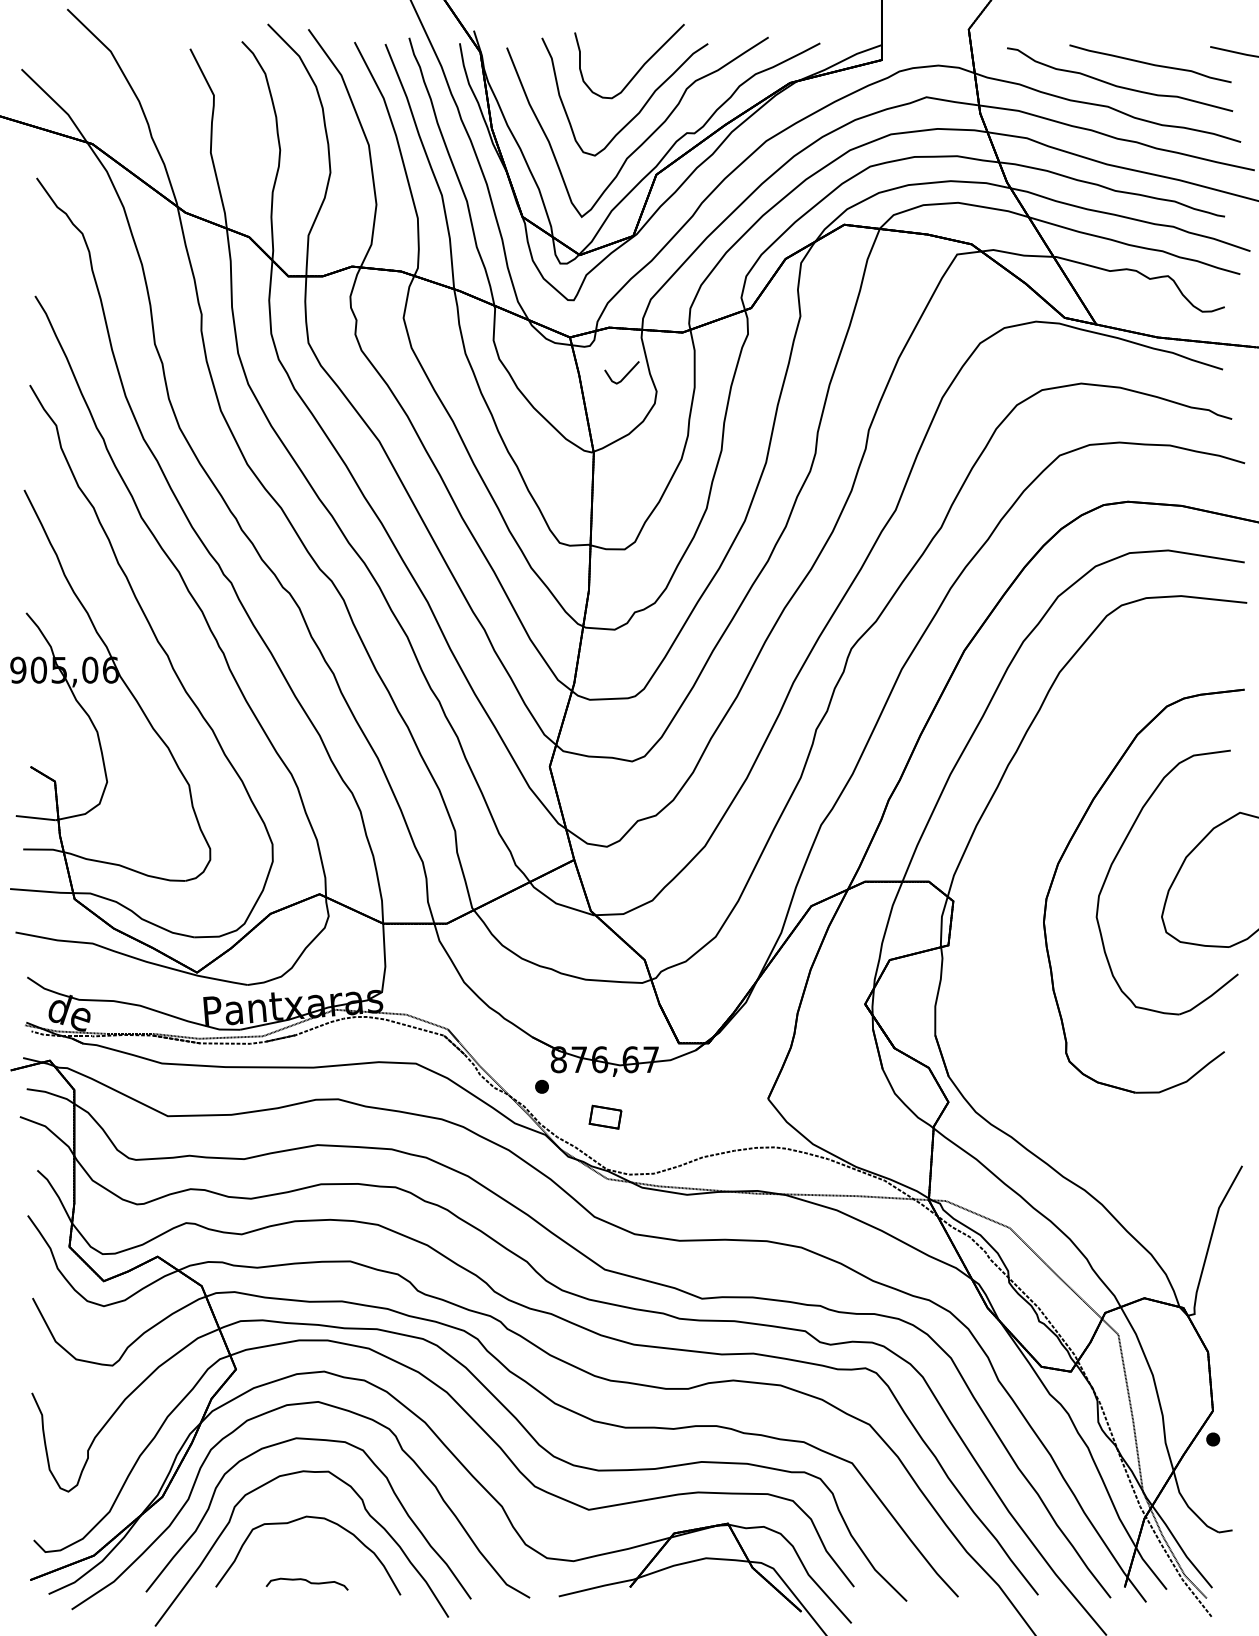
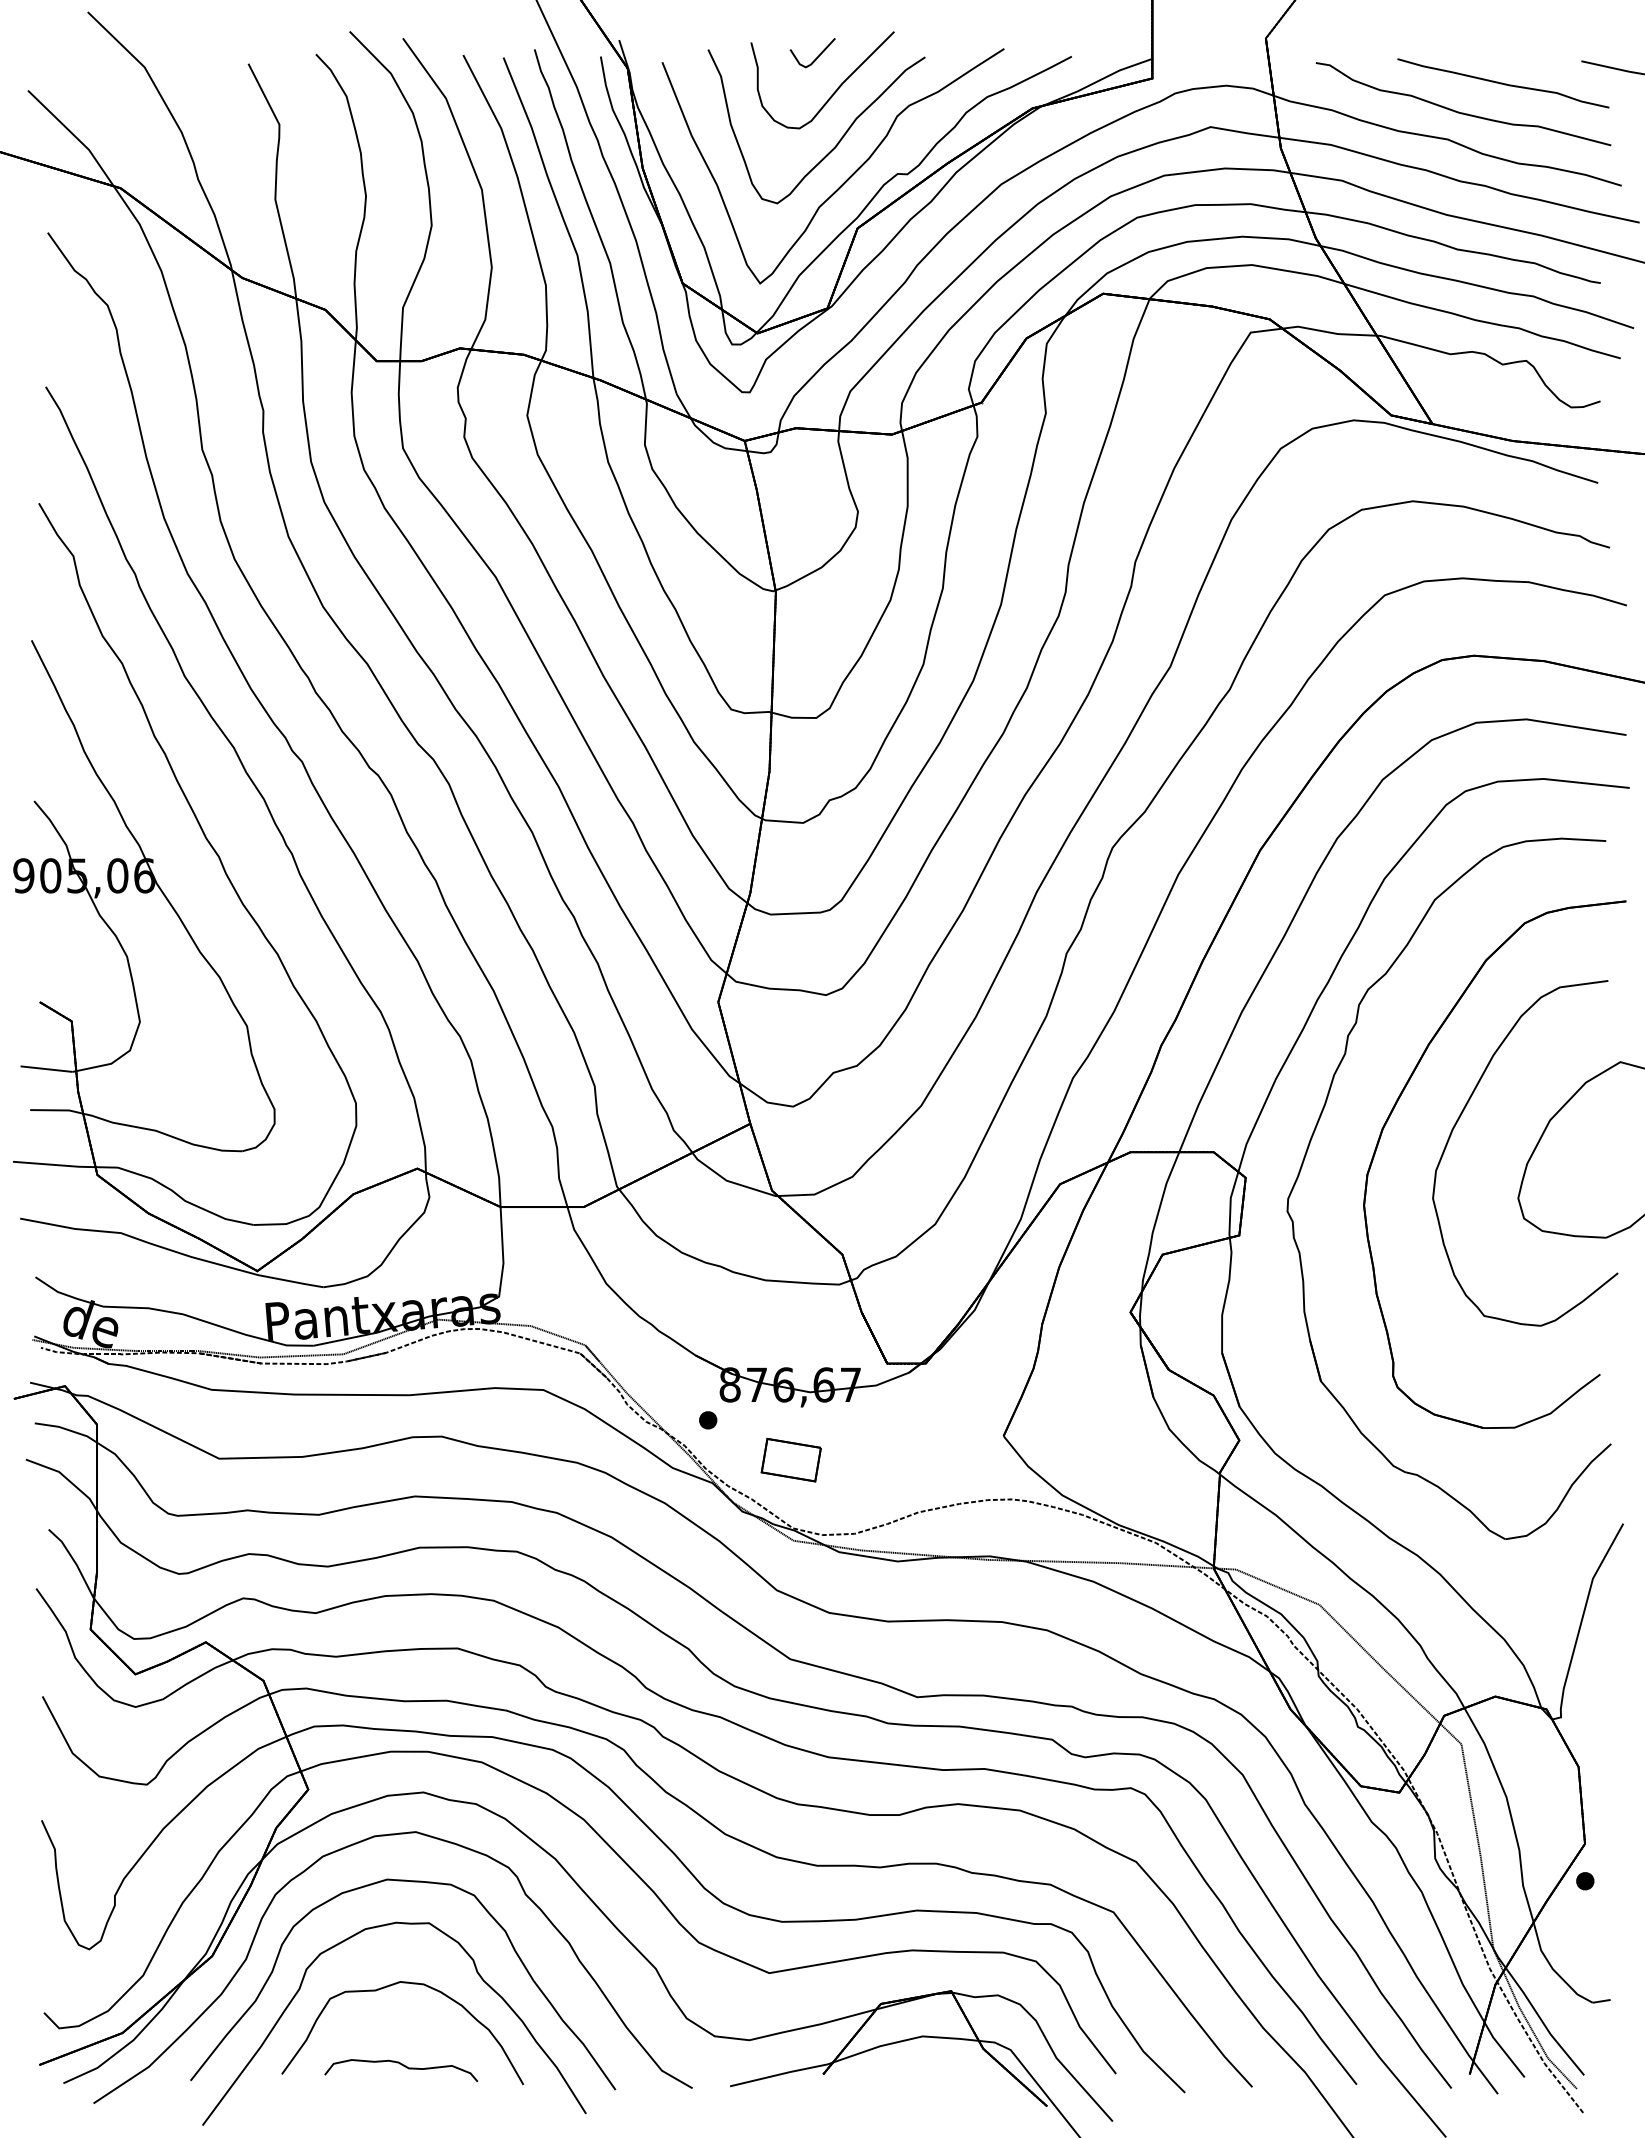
part: (621, 373) -> (812, 53), moved
part: (1005, 869) -> (1313, 1136), added
part: (605, 1116) -> (790, 1459), size x1.43
part: (307, 1584) -> (401, 2070), size x1.43

